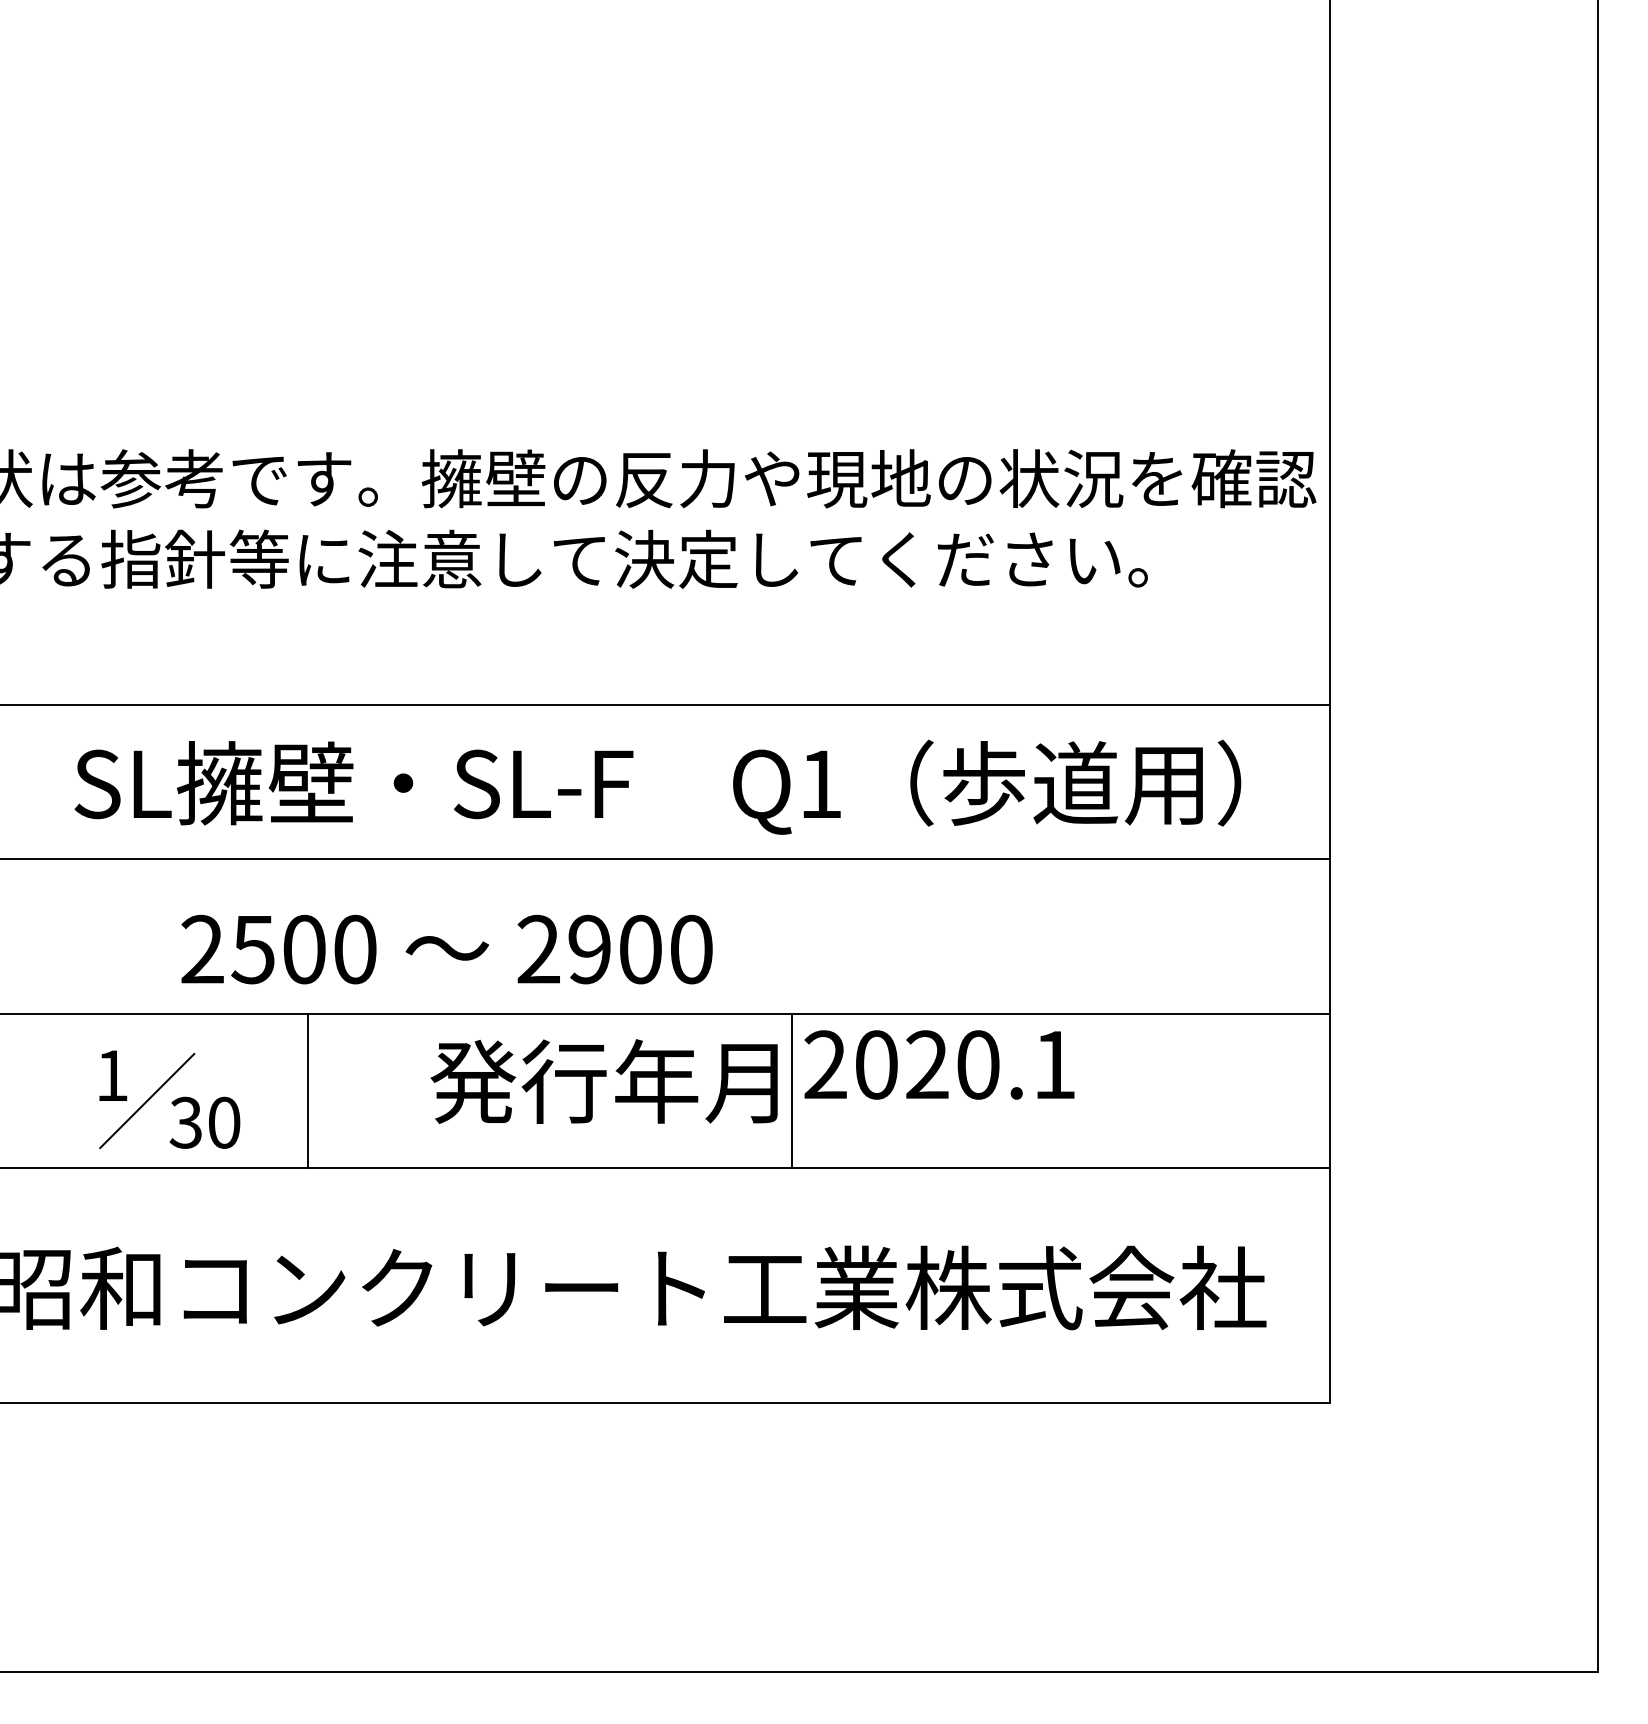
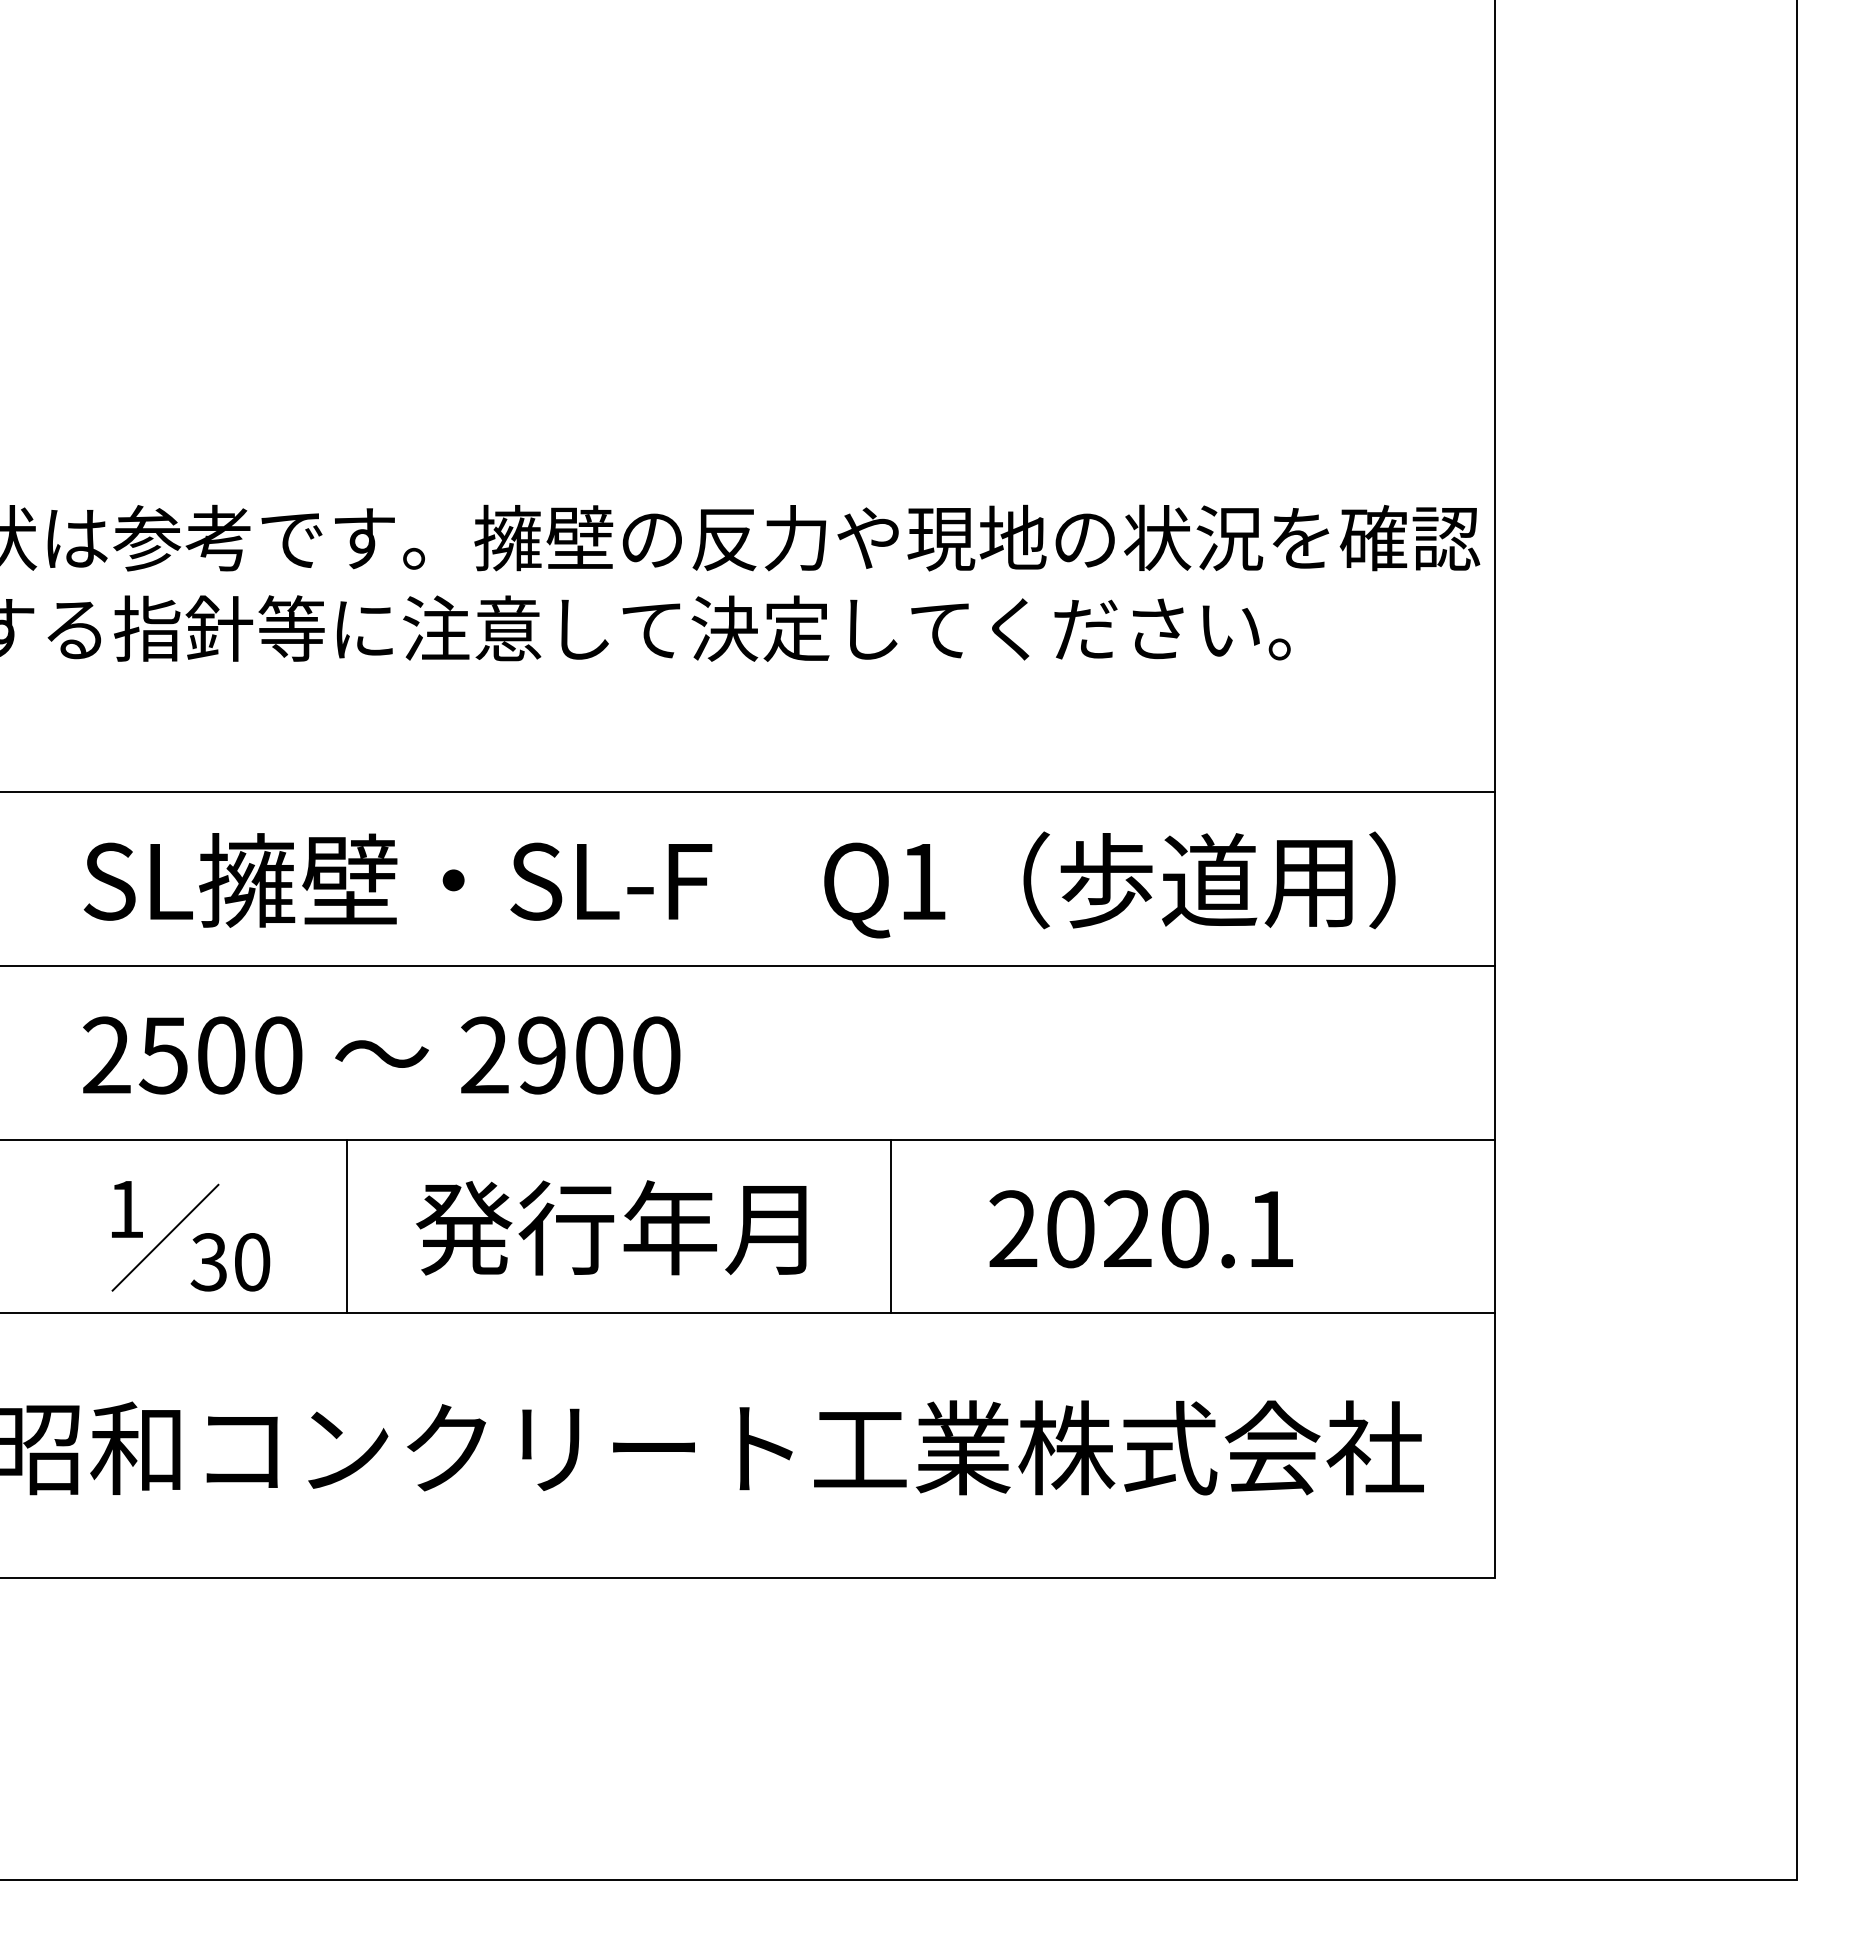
text: (446, 949) -> (381, 1055), moved
text: (938, 1065) -> (1140, 1229), moved
text: (604, 1081) -> (611, 1227), moved

